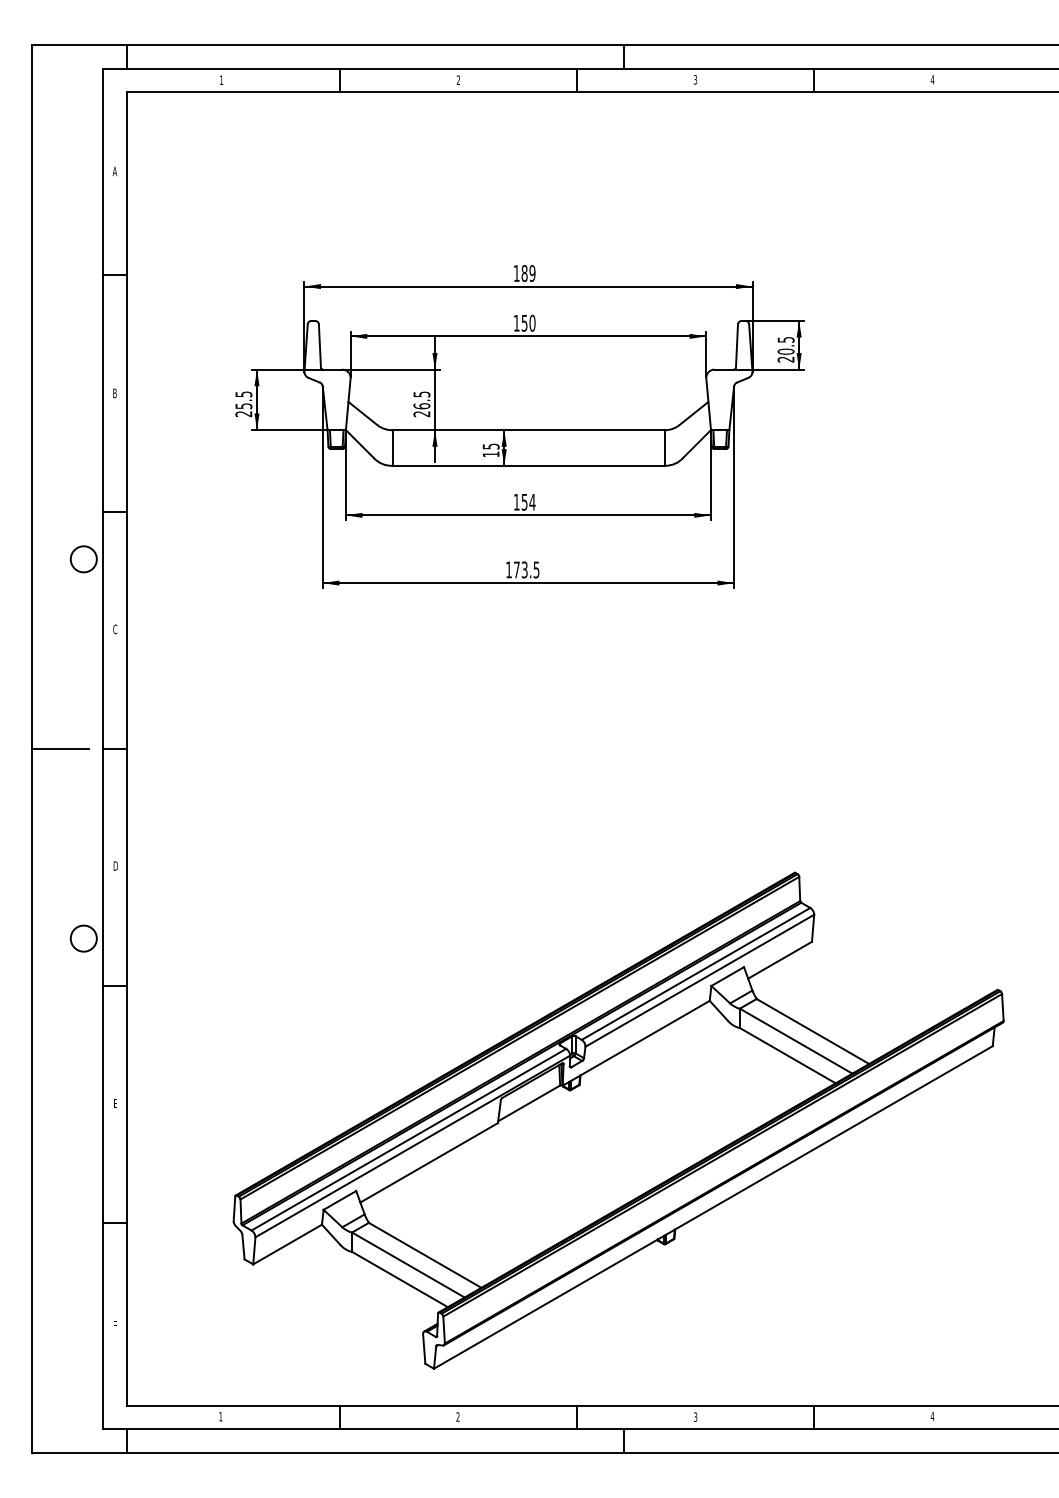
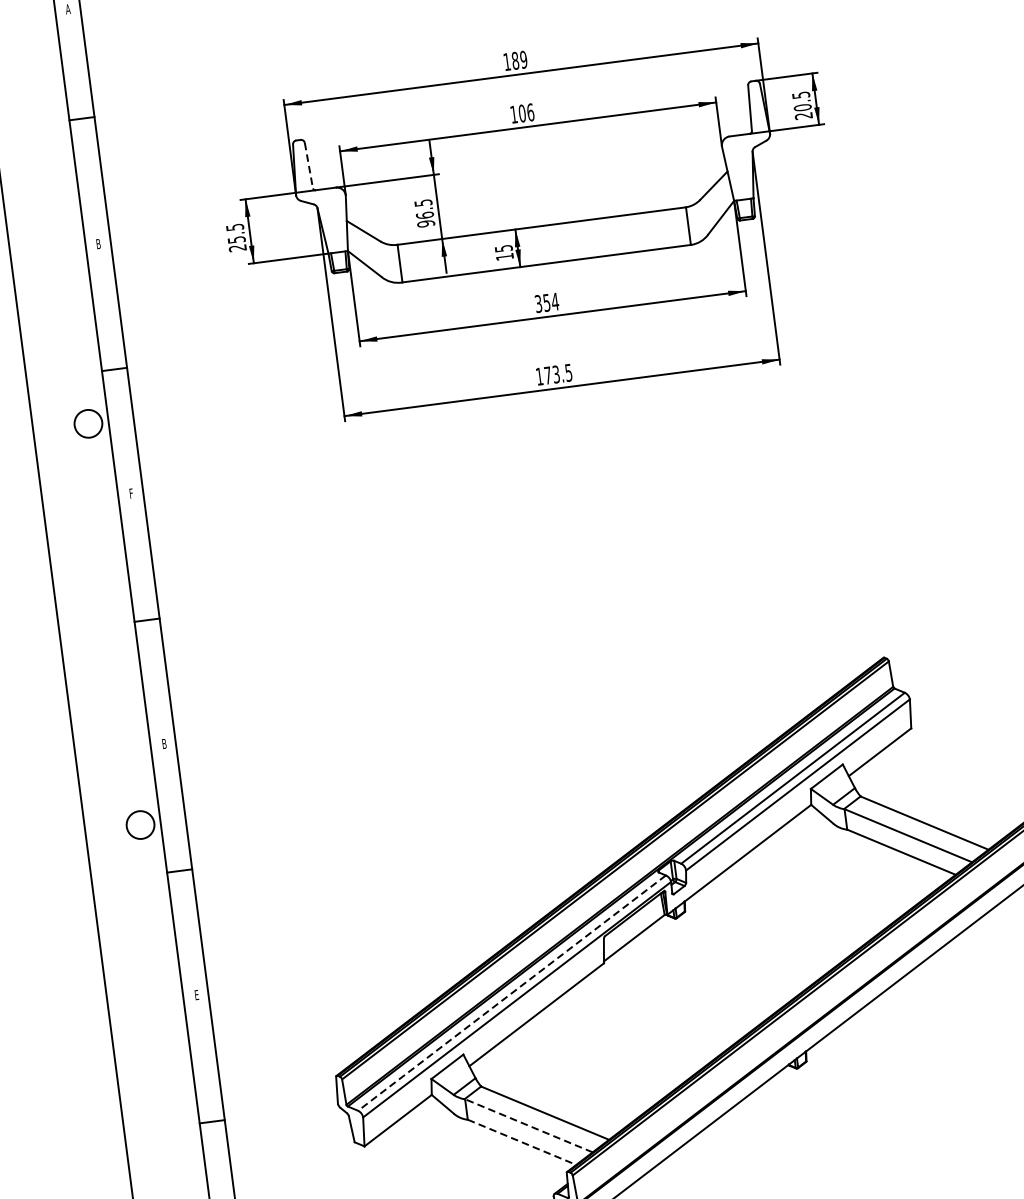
text: (528, 322) -> (526, 112), 150 -> 106
line: (319, 345) -> (308, 165), solid -> dashed
text: (421, 414) -> (425, 224), 26.5 -> 96.5
text: (516, 501) -> (538, 303), 154 -> 354
text: (115, 629) -> (131, 493), C -> F
line: (59, 748) -> (88, 627), removed
text: (115, 865) -> (164, 743), D -> B
line: (408, 1139) -> (511, 992), solid -> dashed
line: (408, 1265) -> (528, 1126), solid -> dashed
line: (400, 1279) -> (522, 1142), solid -> dashed

